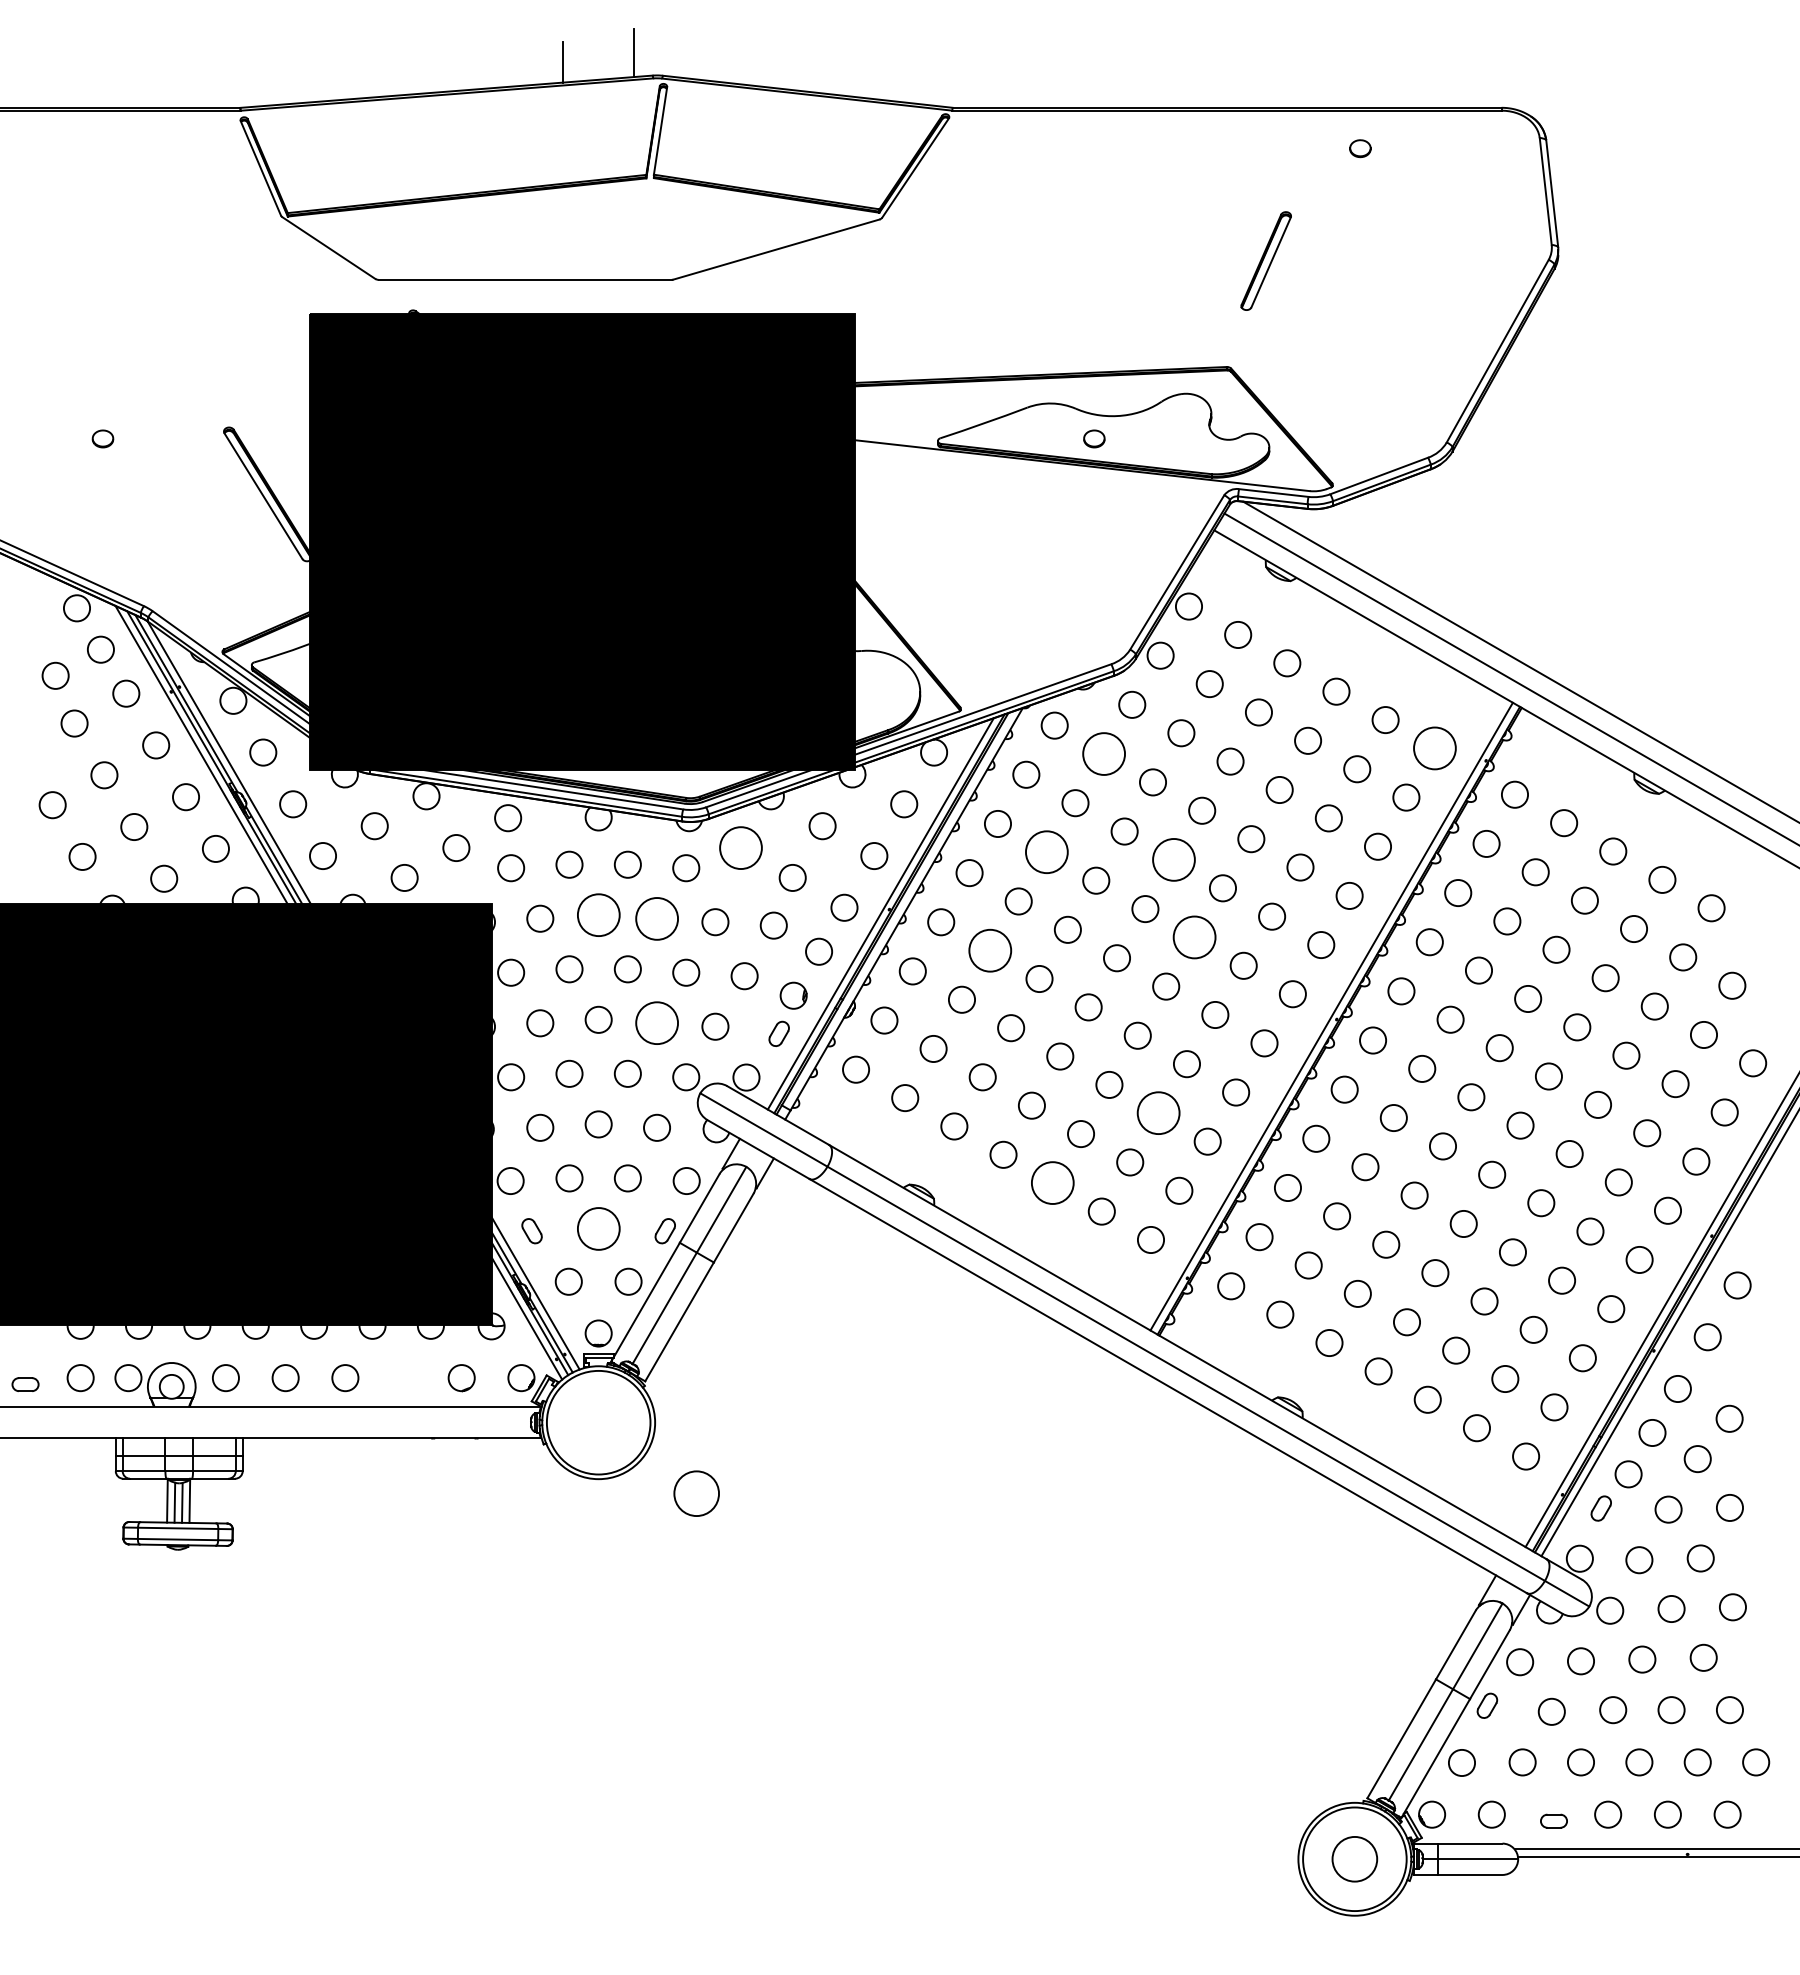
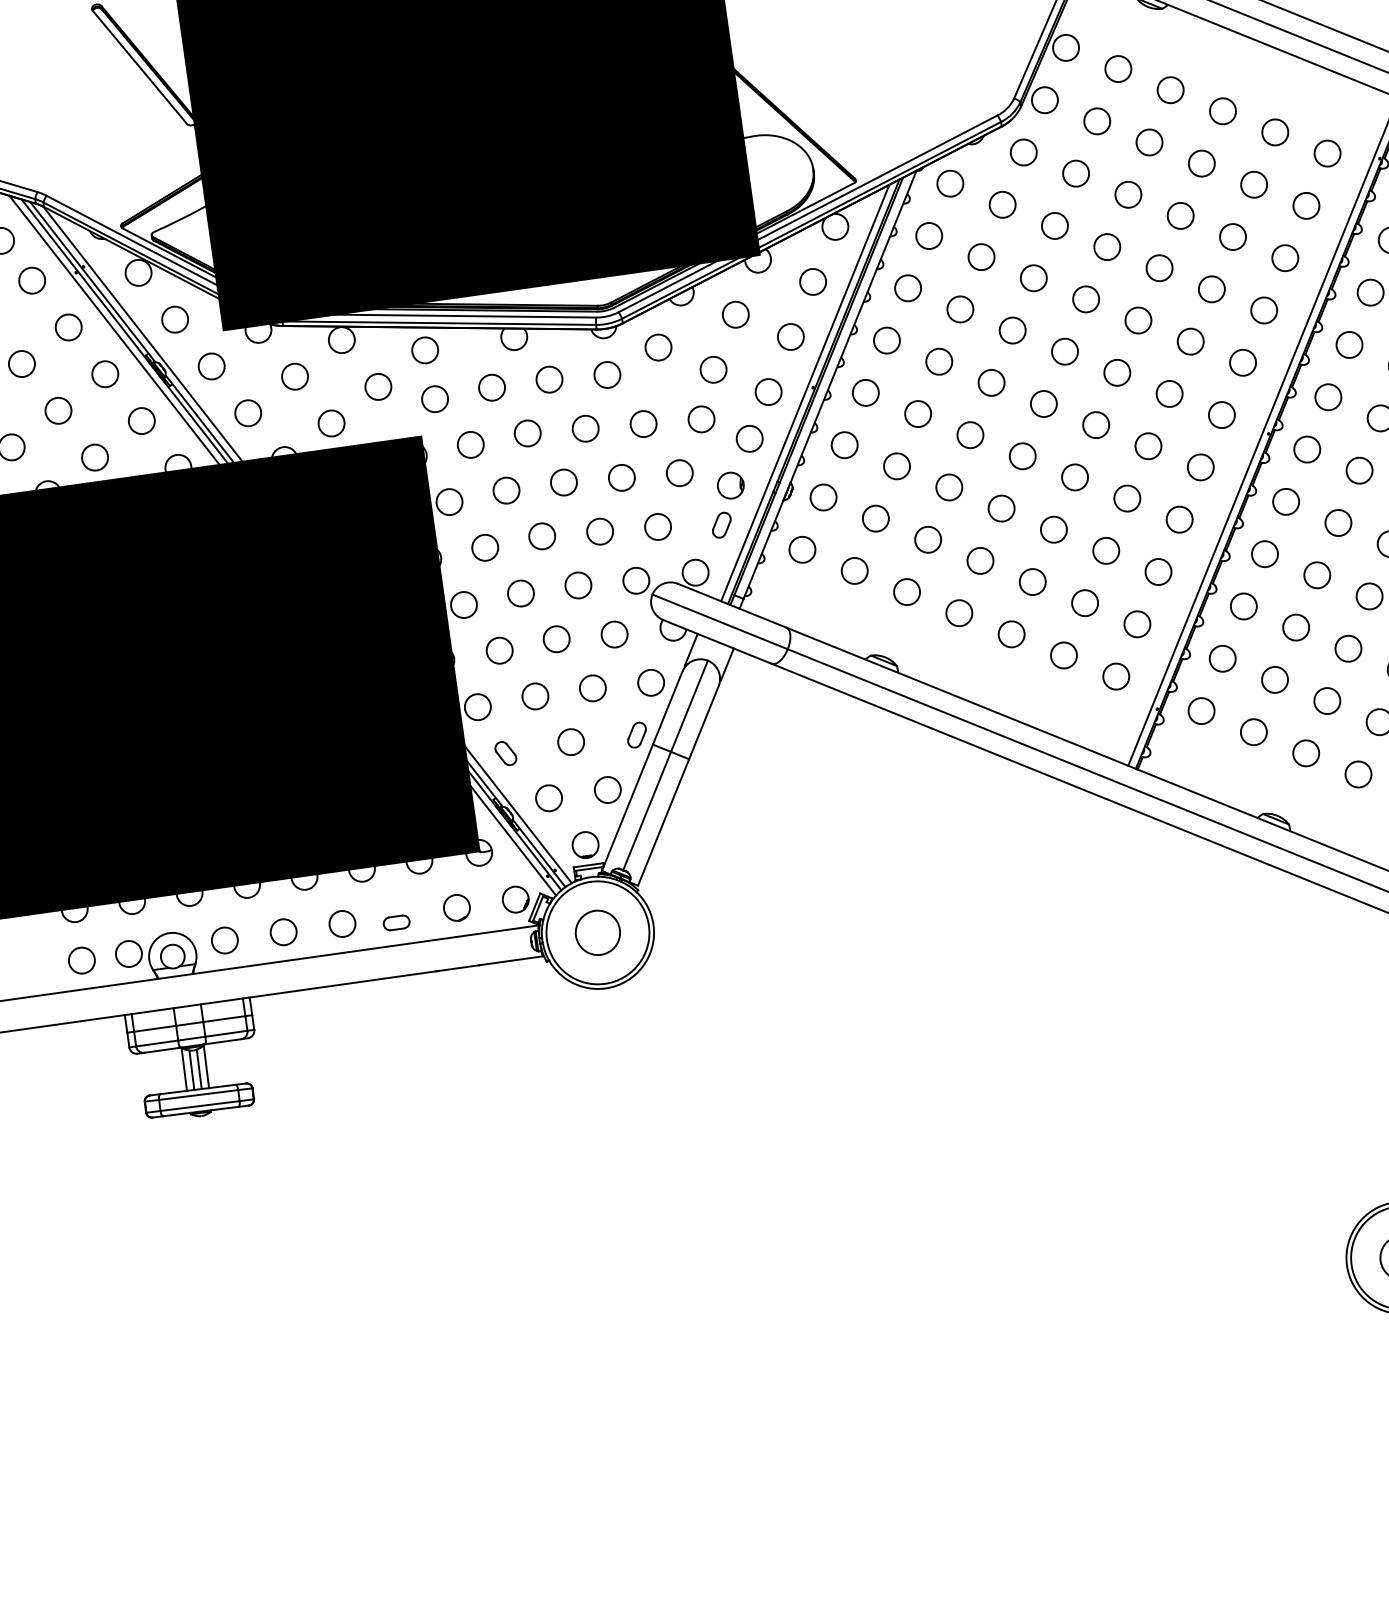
circle: (1434, 748) -> (1327, 153), size x0.62
circle: (1103, 753) -> (1002, 204), size x0.62
circle: (740, 847) -> (657, 347), size x0.62
circle: (1047, 852) -> (960, 309), size x0.62
circle: (1173, 859) -> (1085, 299), size x0.62
circle: (598, 915) -> (527, 433), size x0.62
circle: (656, 918) -> (585, 428), size x0.62
circle: (1194, 937) -> (1117, 372), size x0.62
circle: (990, 950) -> (918, 413), size x0.62
circle: (656, 1023) -> (599, 531), size x0.62
circle: (1158, 1113) -> (1106, 551), size x0.62
circle: (1052, 1183) -> (1011, 634), size x0.62
circle: (598, 1228) -> (570, 741), size x0.62
part: (25, 1384) -> (396, 922), moved
circle: (696, 1493) -> (597, 932), moved

